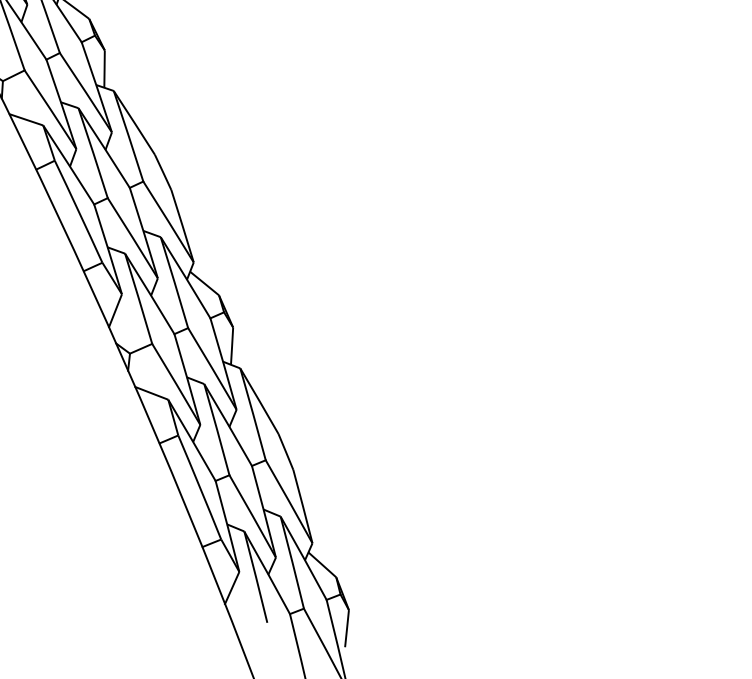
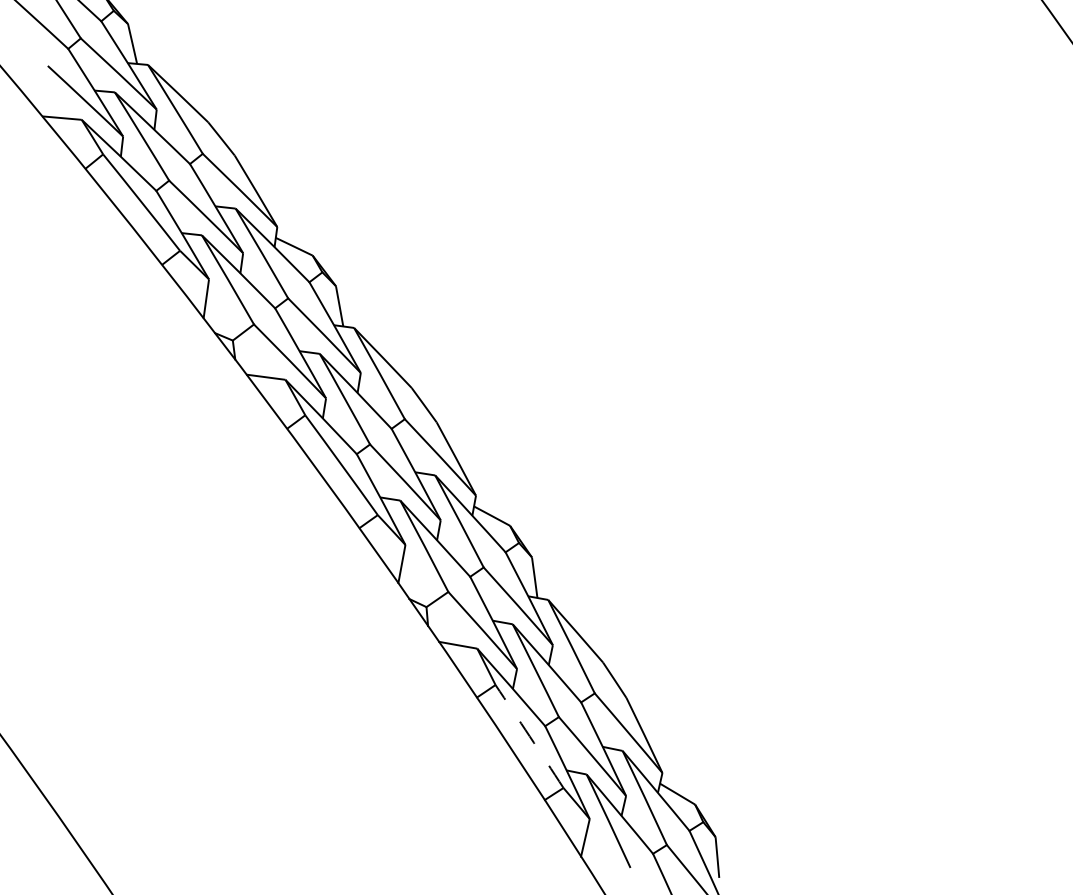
arc: (199, 487) -> (529, 736), solid -> dashed

